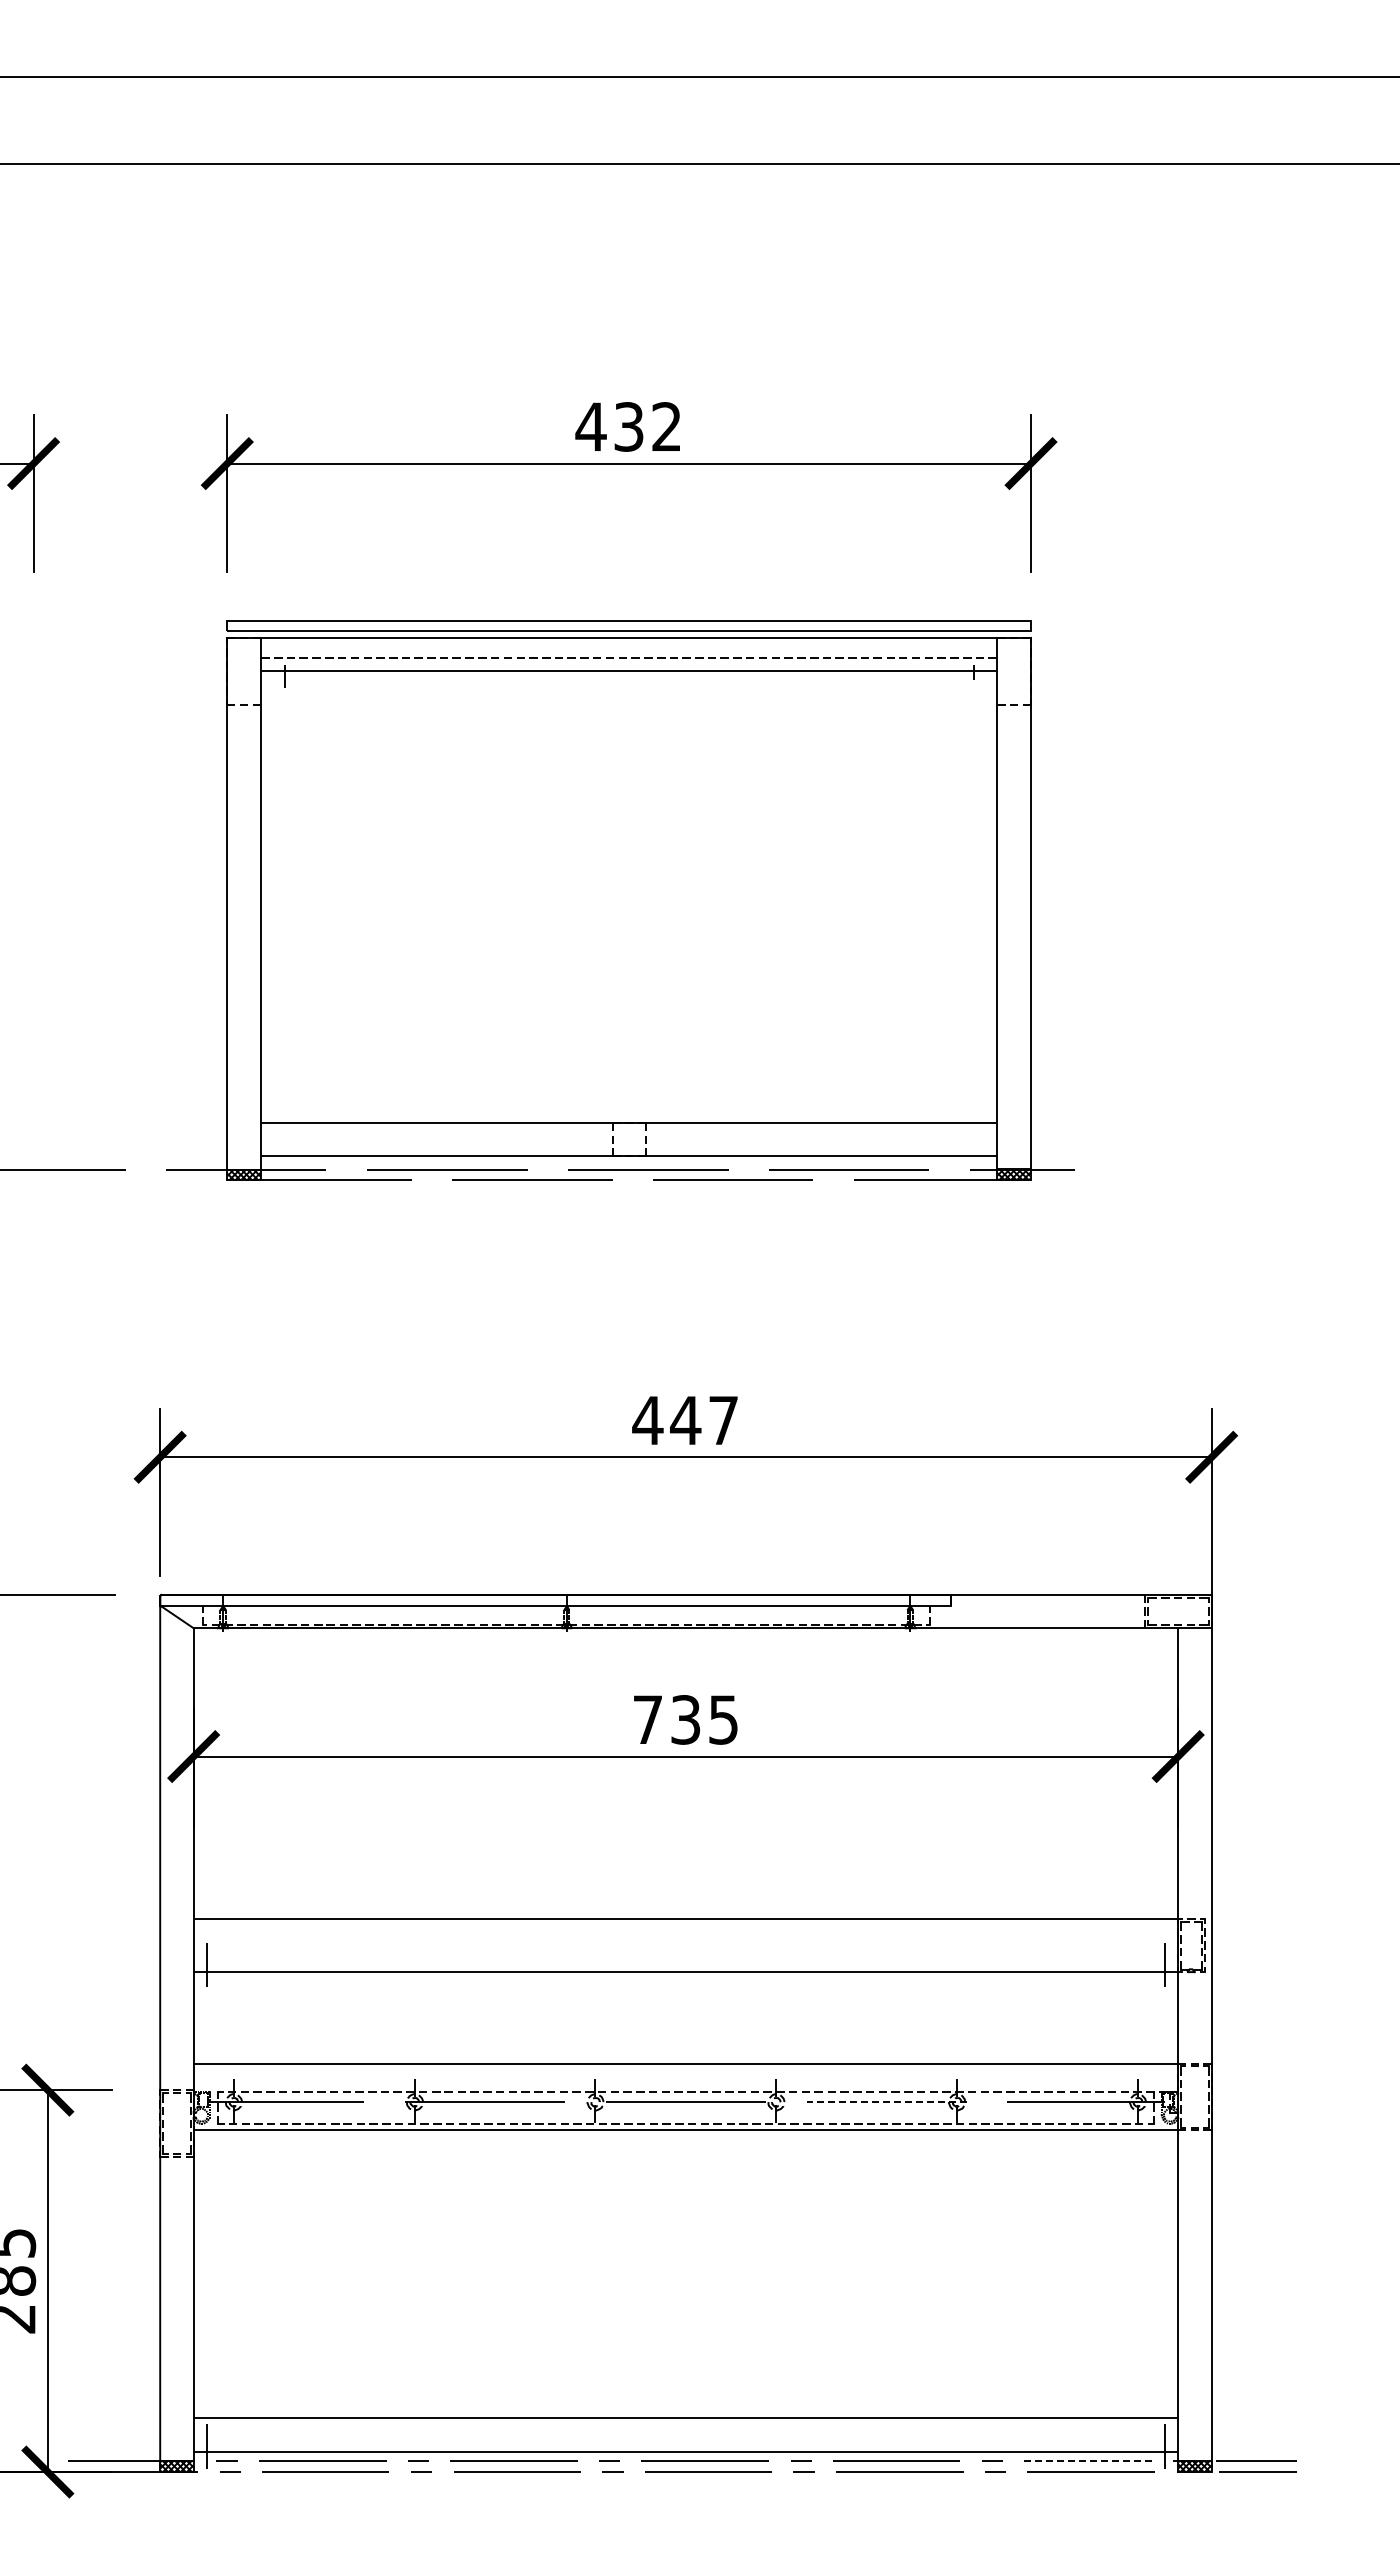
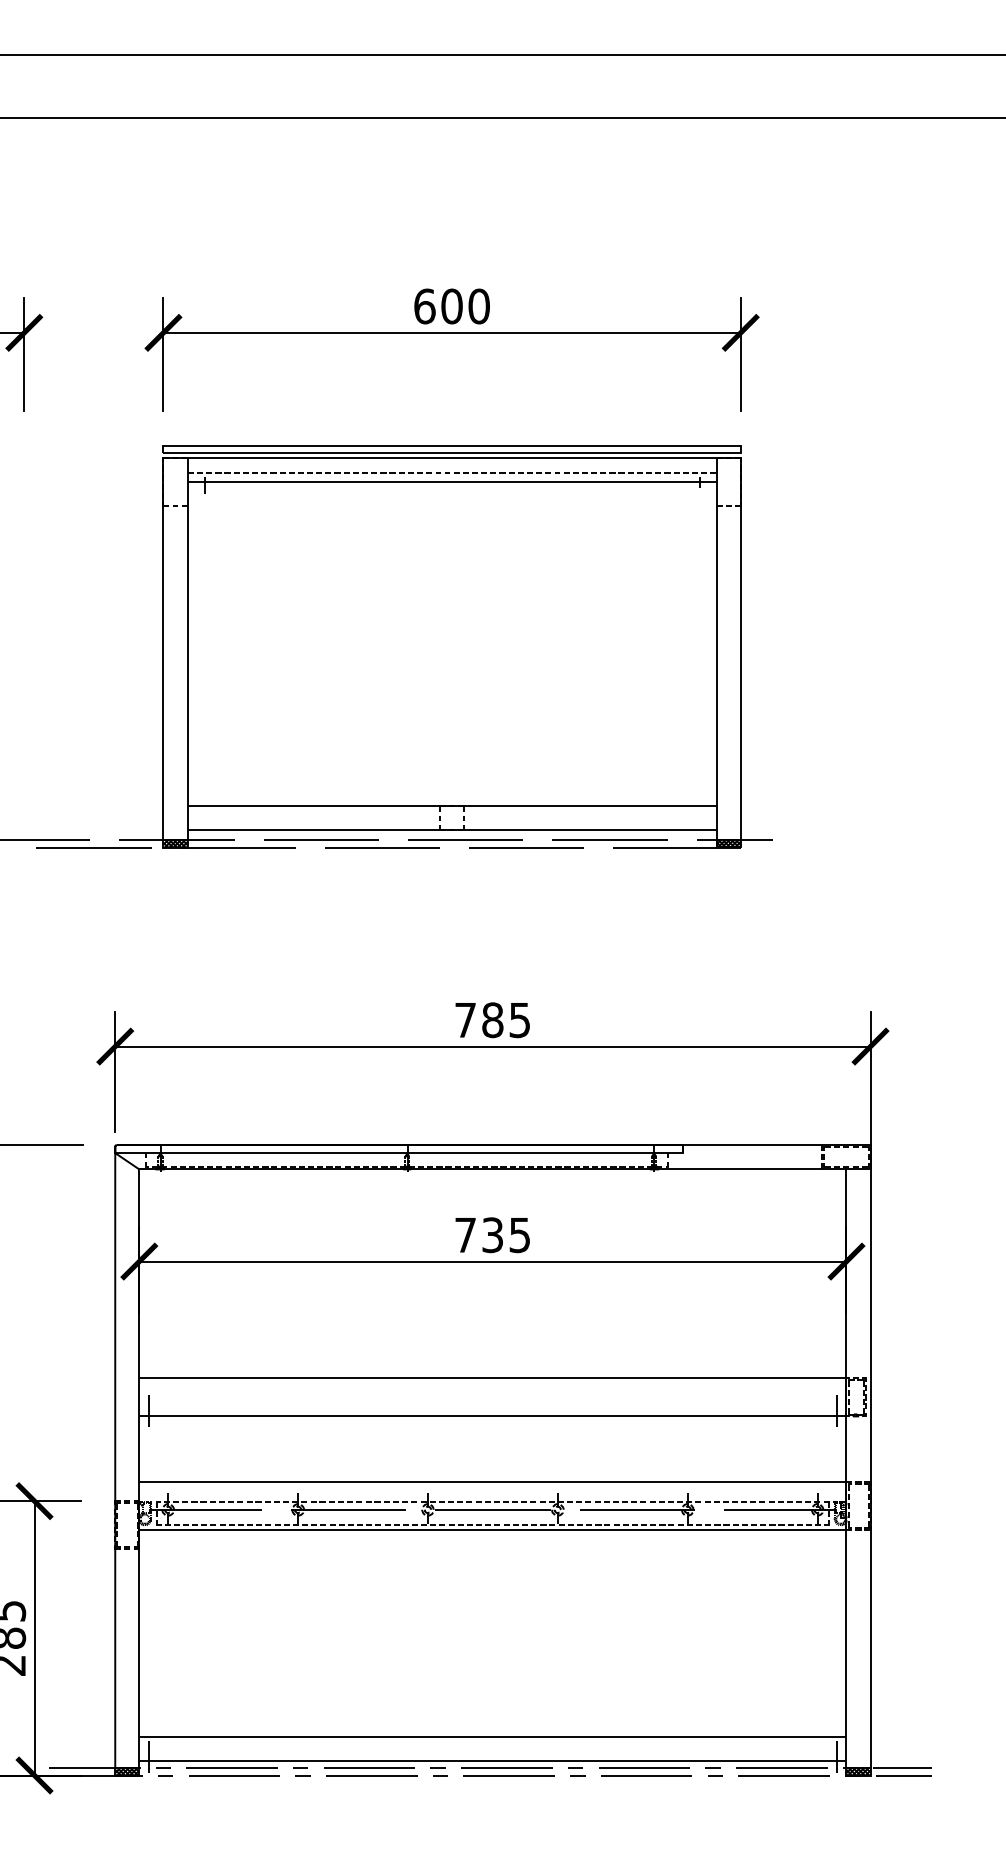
text: (628, 426) -> (451, 306), 432 -> 600
line: (130, 1179) -> (93, 847), added
text: (684, 1420) -> (491, 1020), 447 -> 785
line: (886, 2102) -> (636, 1510), dashed -> solid
line: (1088, 2461) -> (782, 1767), dashed -> solid

